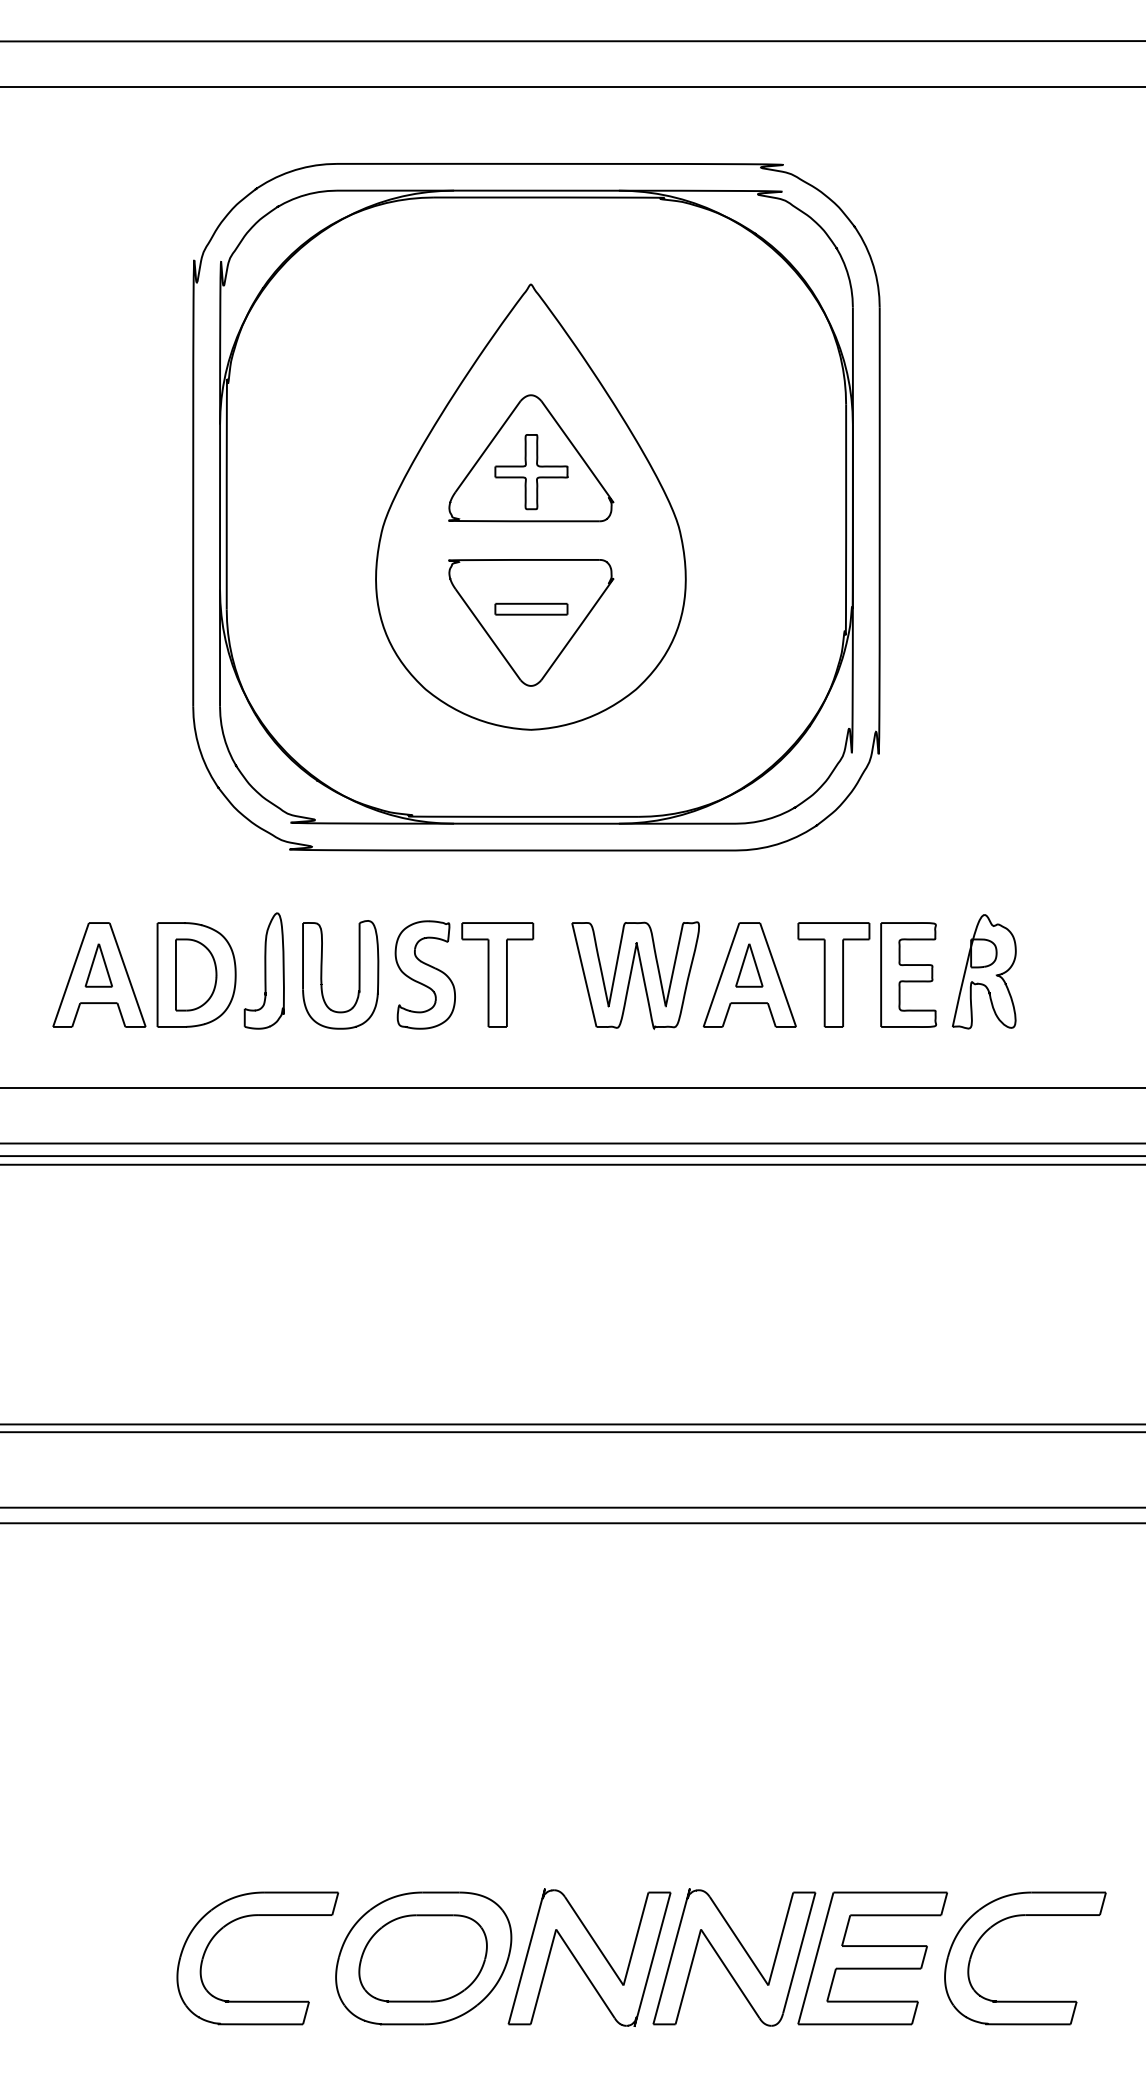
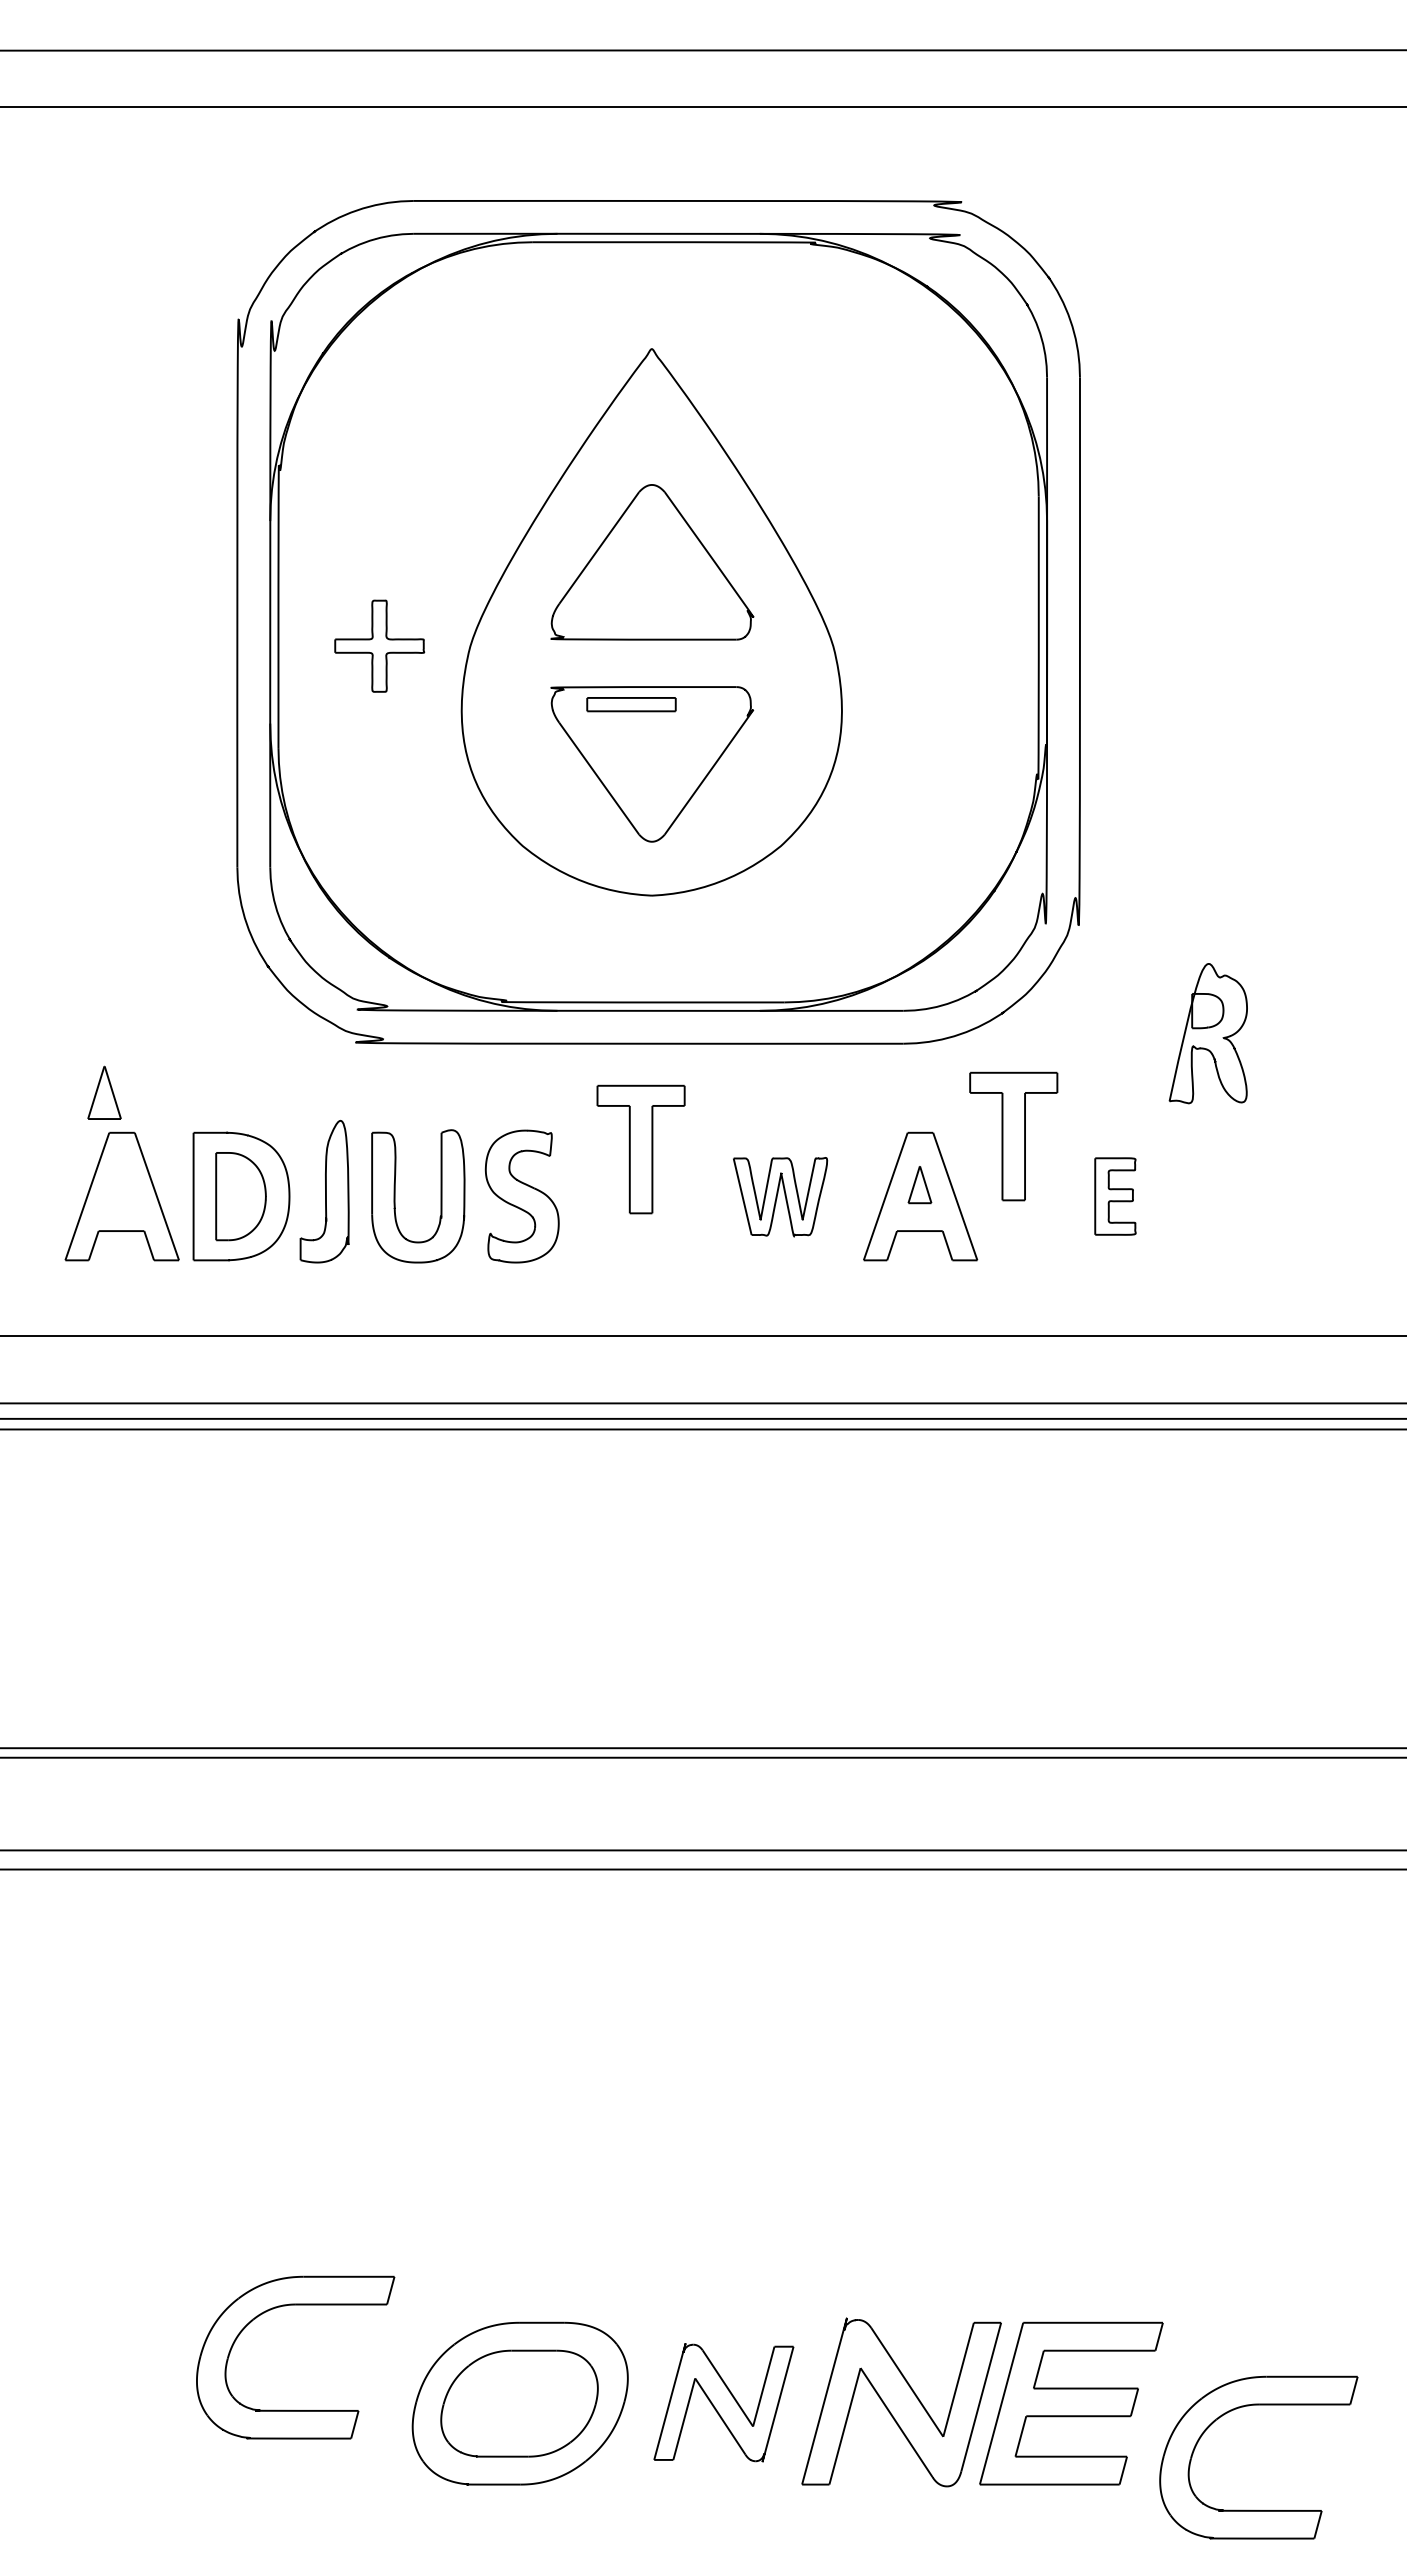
part: (531, 471) -> (379, 645), moved
part: (531, 609) -> (631, 704), moved
part: (98, 965) -> (104, 1092), moved
part: (748, 965) -> (919, 1184), size x0.7
part: (983, 971) -> (1207, 1033), moved
part: (497, 974) -> (640, 1149), moved
part: (635, 974) -> (780, 1196), size x0.6
part: (833, 974) -> (1013, 1136), moved
part: (908, 974) -> (1115, 1196), size x0.6
part: (249, 1916) -> (285, 2306), moved
part: (1017, 1916) -> (1249, 2406), moved
part: (589, 1957) -> (723, 2402), size x0.7

